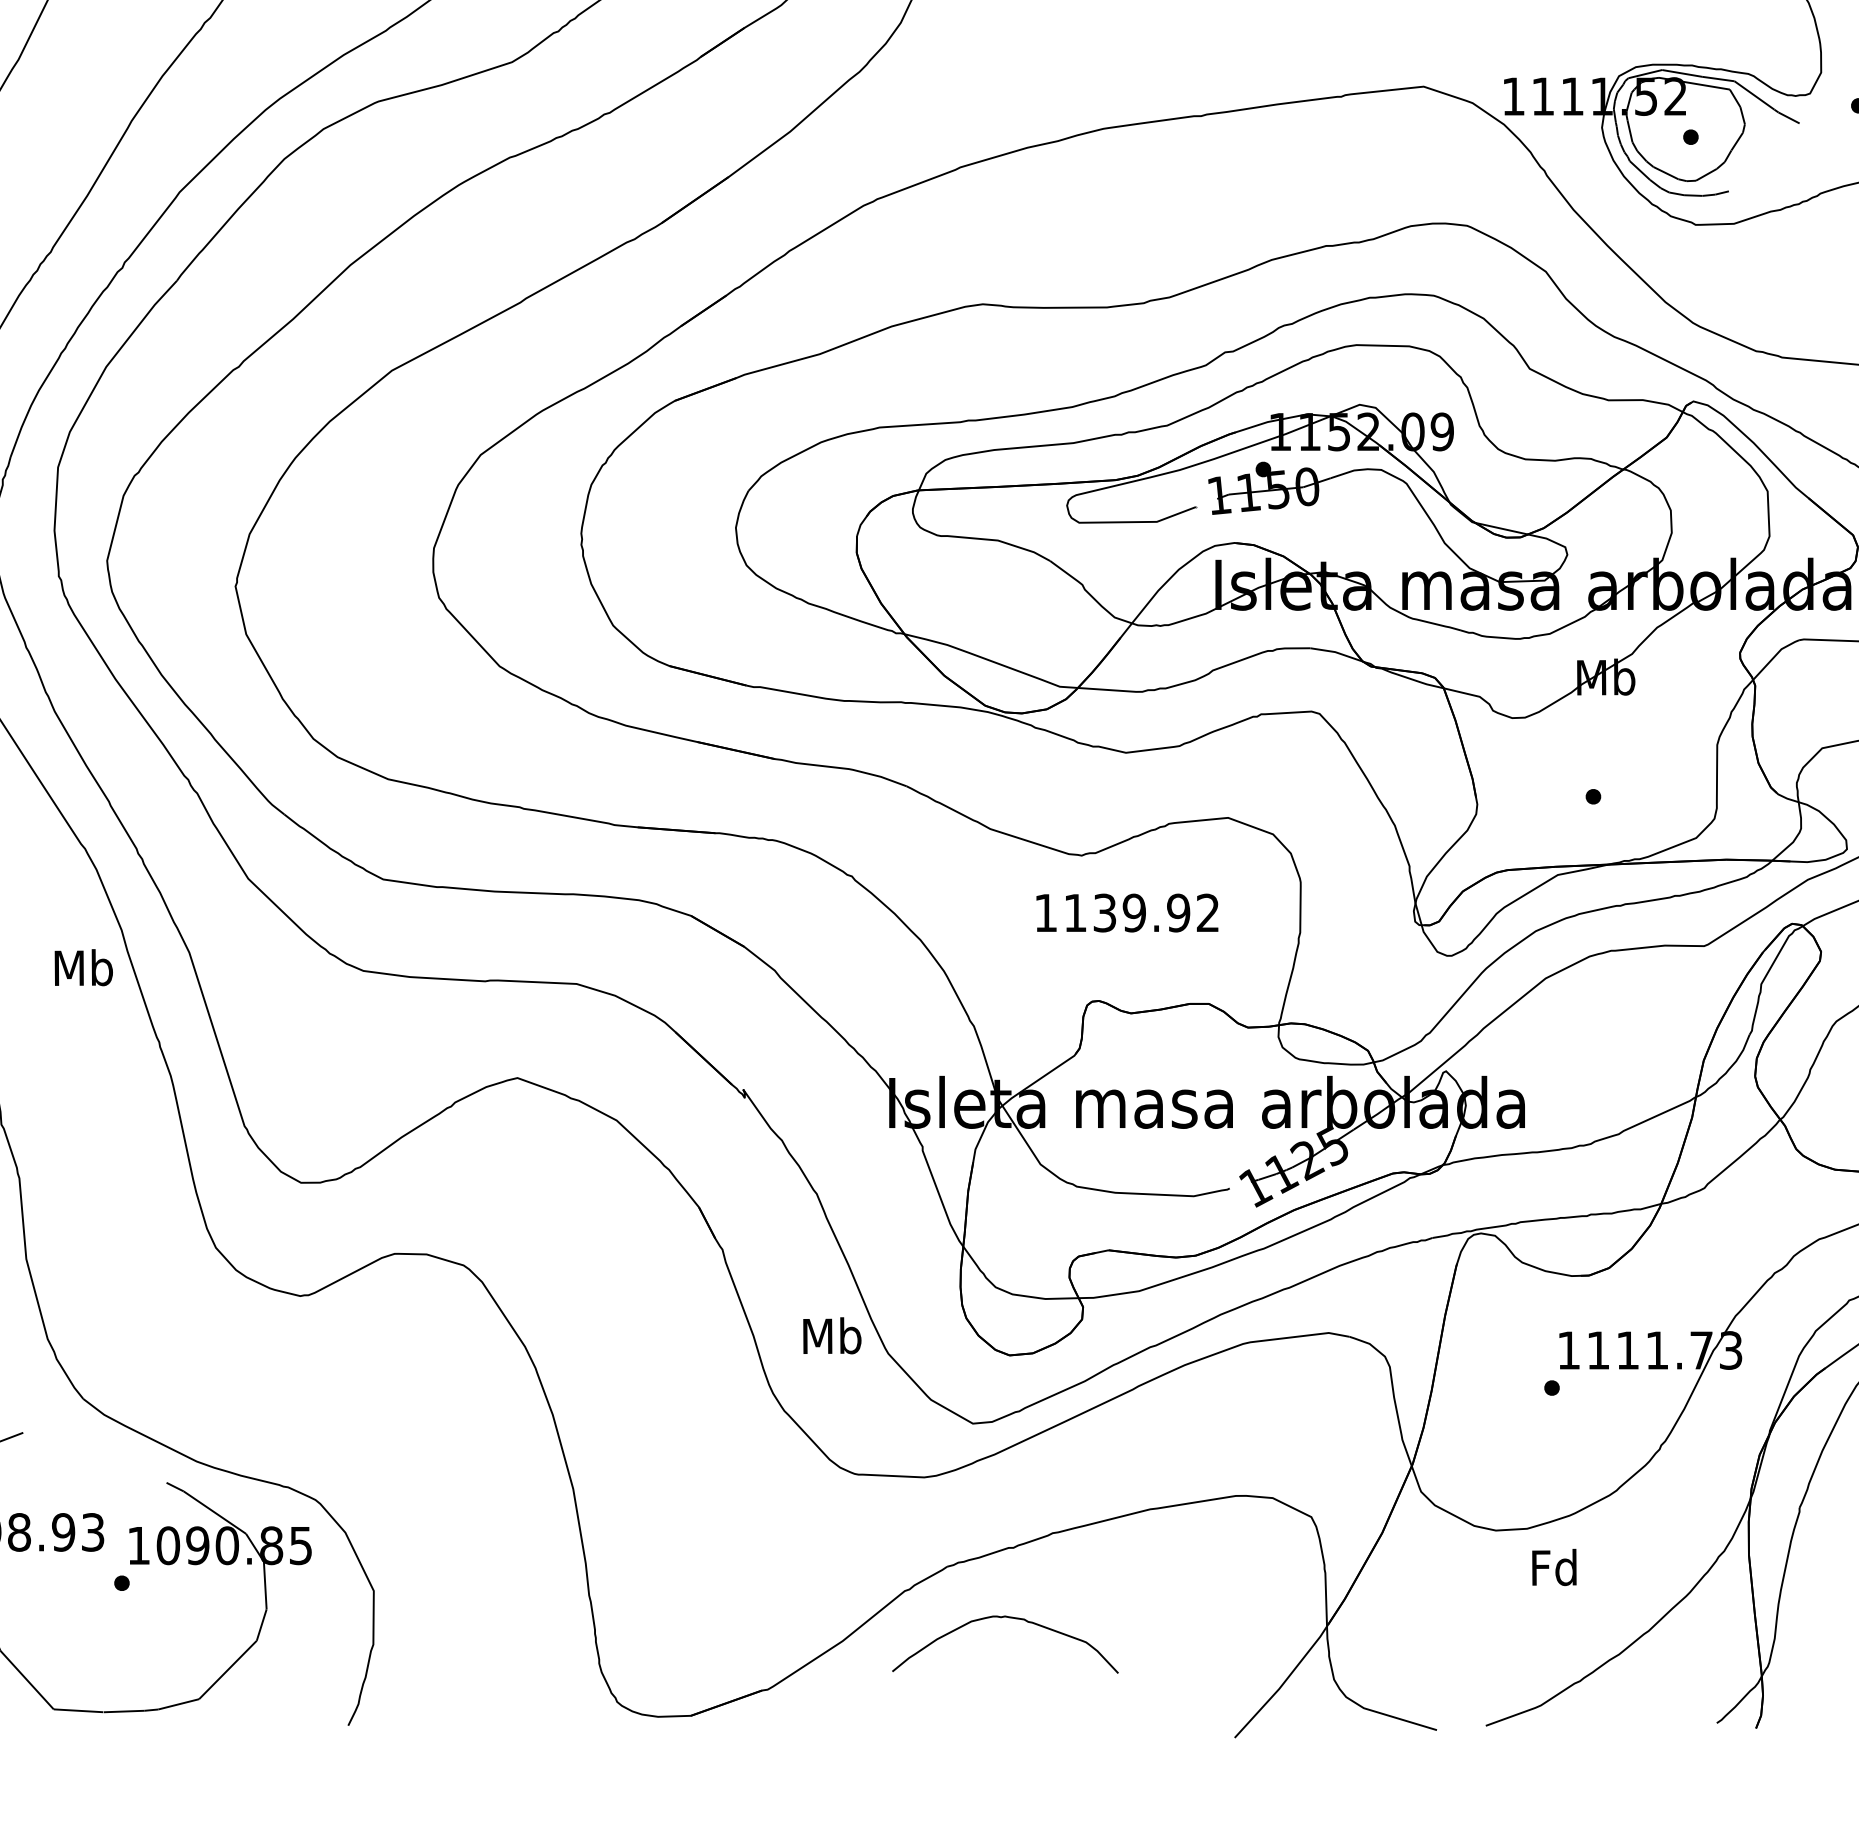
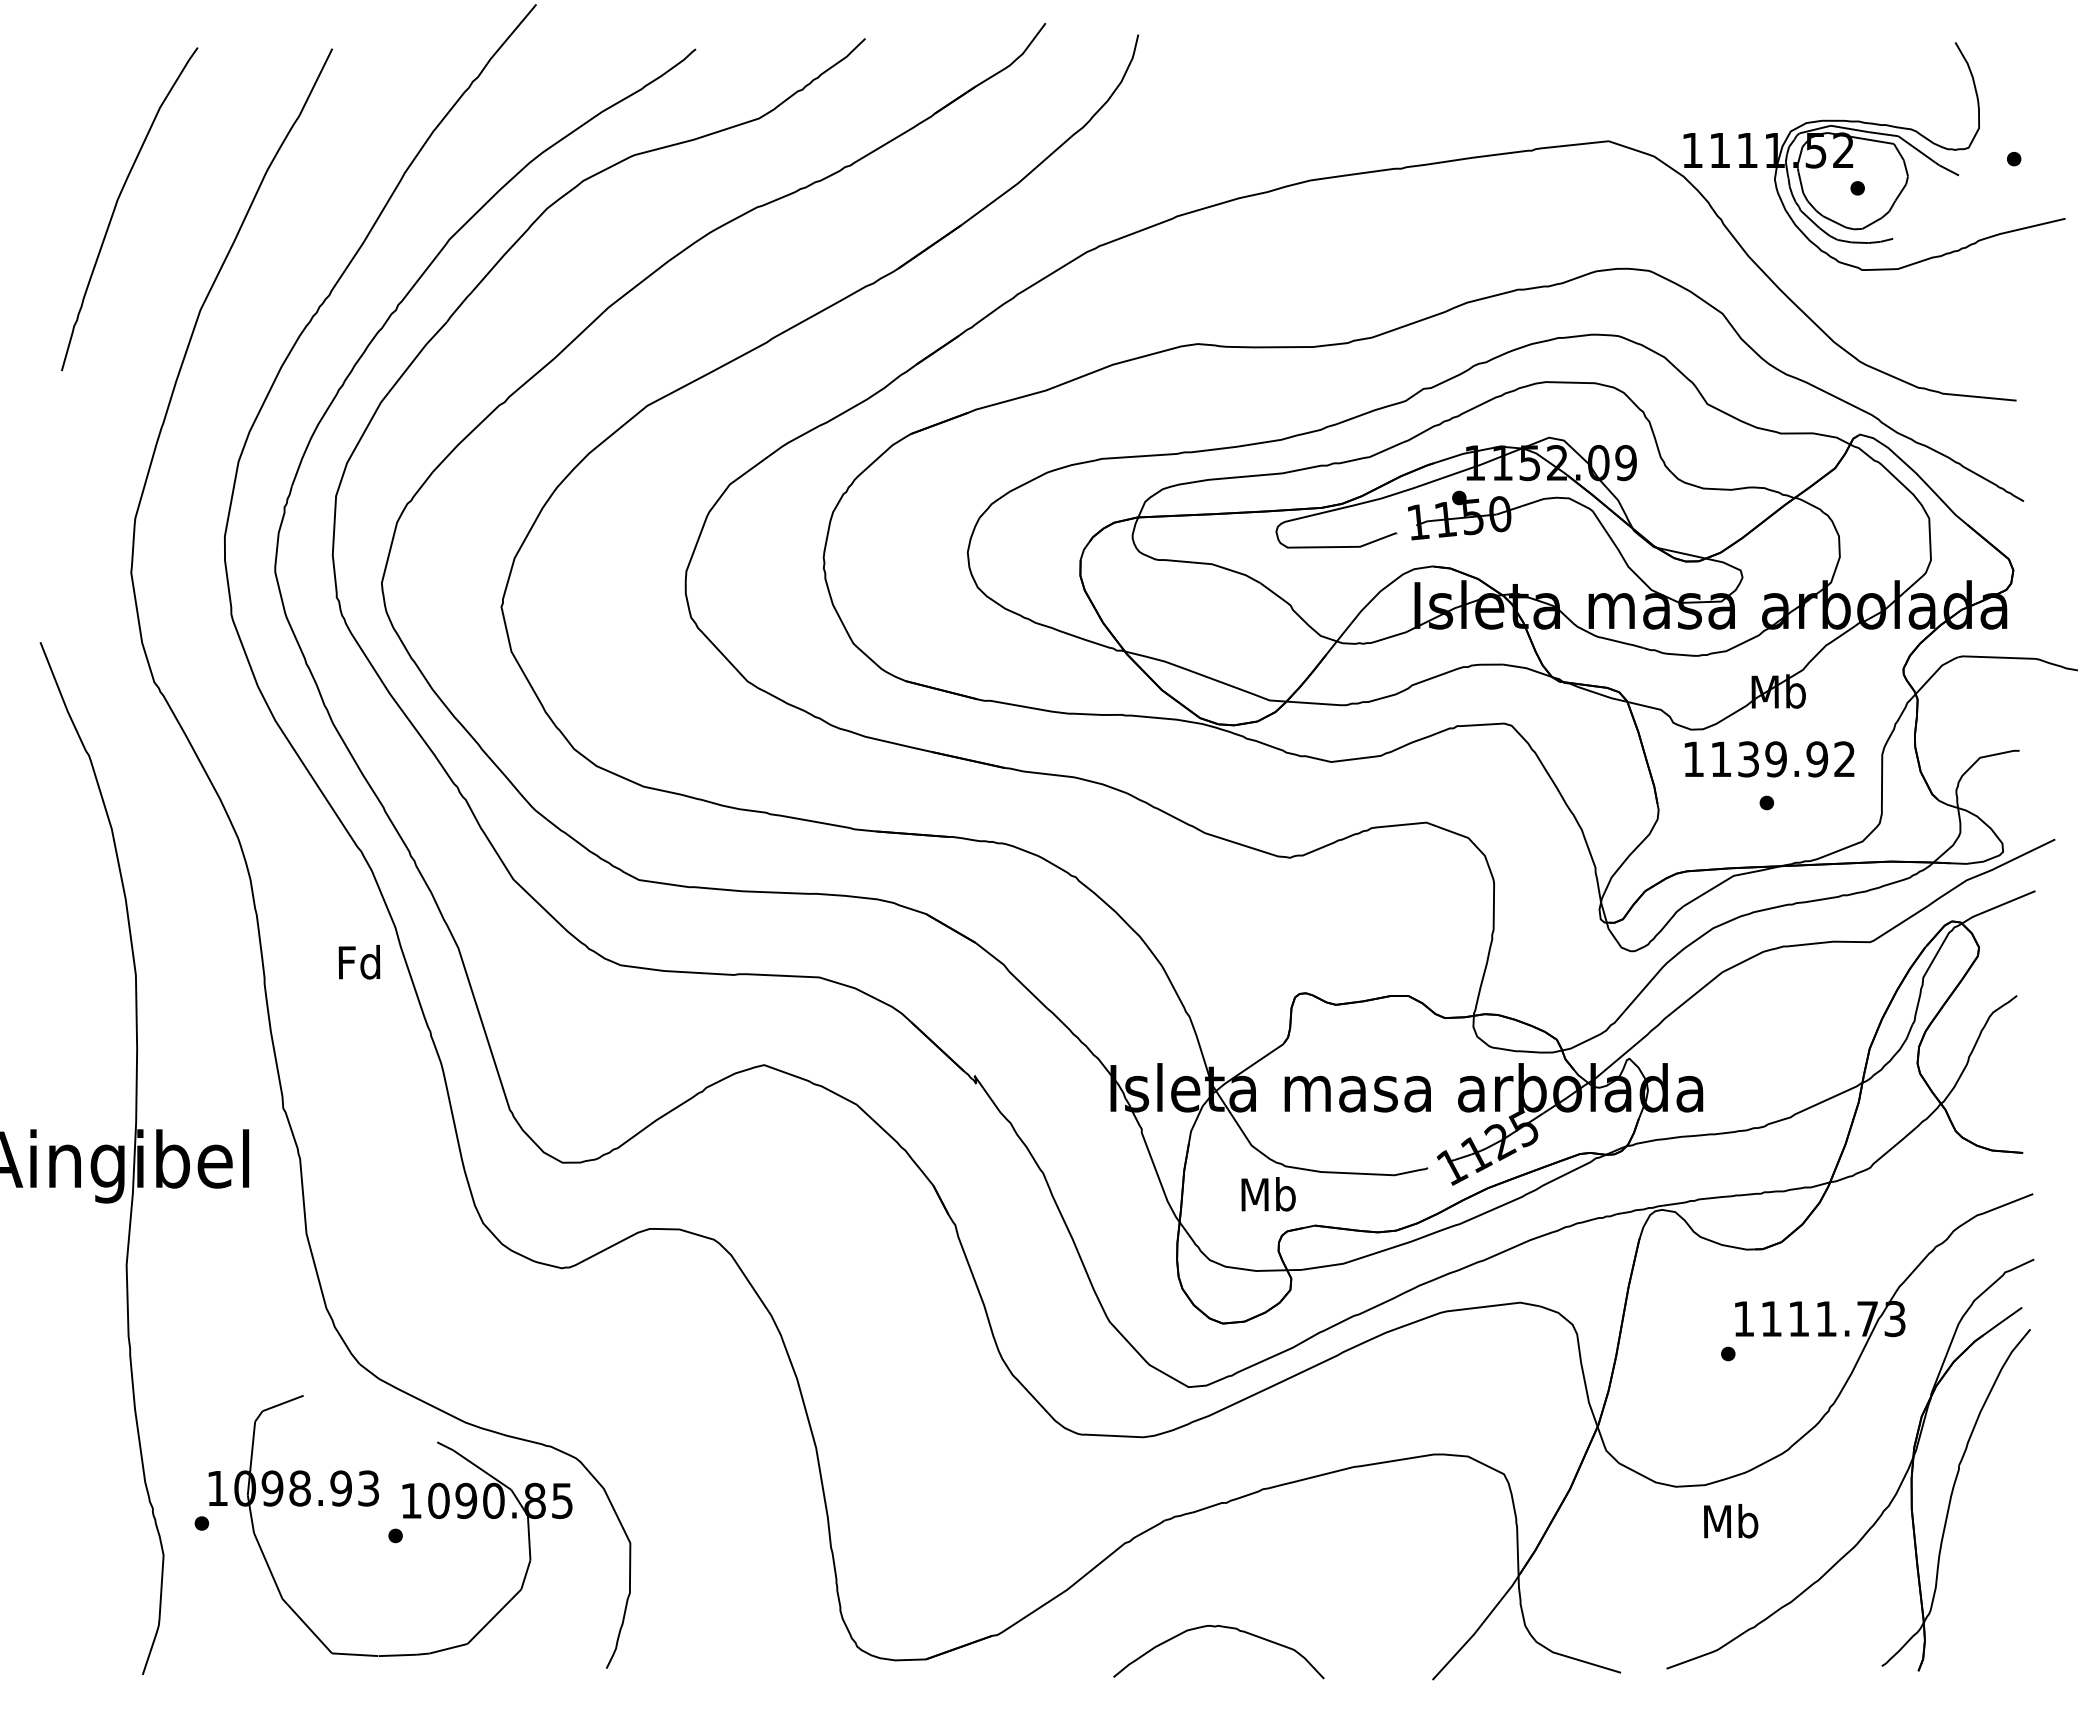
text: (1127, 913) -> (1769, 759), moved
text: (84, 967) -> (360, 962), Mb -> Fd
text: (832, 1336) -> (1268, 1194), moved
text: (1555, 1566) -> (1731, 1520), Fd -> Mb
curve: (1002, 1618) -> (1216, 1627), moved

